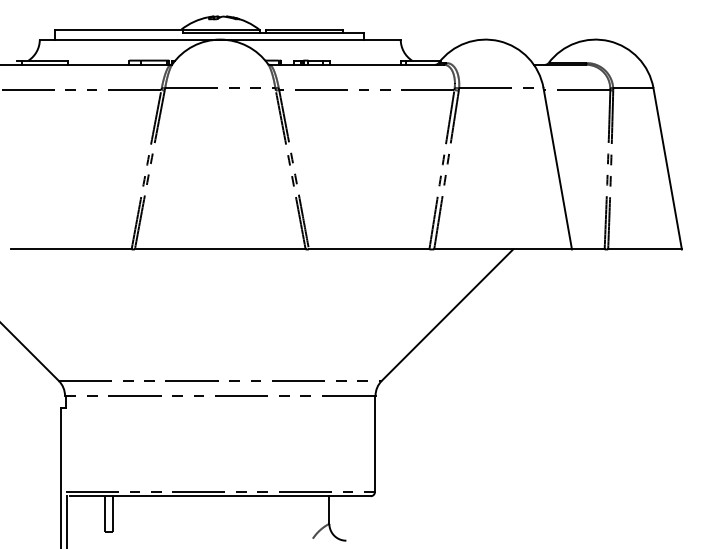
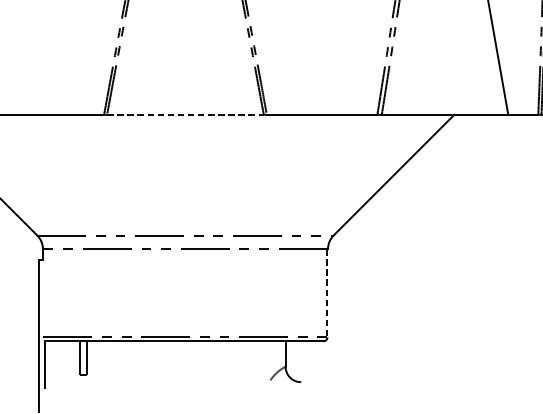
line: (220, 249) -> (185, 114), solid -> dashed
line: (374, 444) -> (327, 293), solid -> dashed

